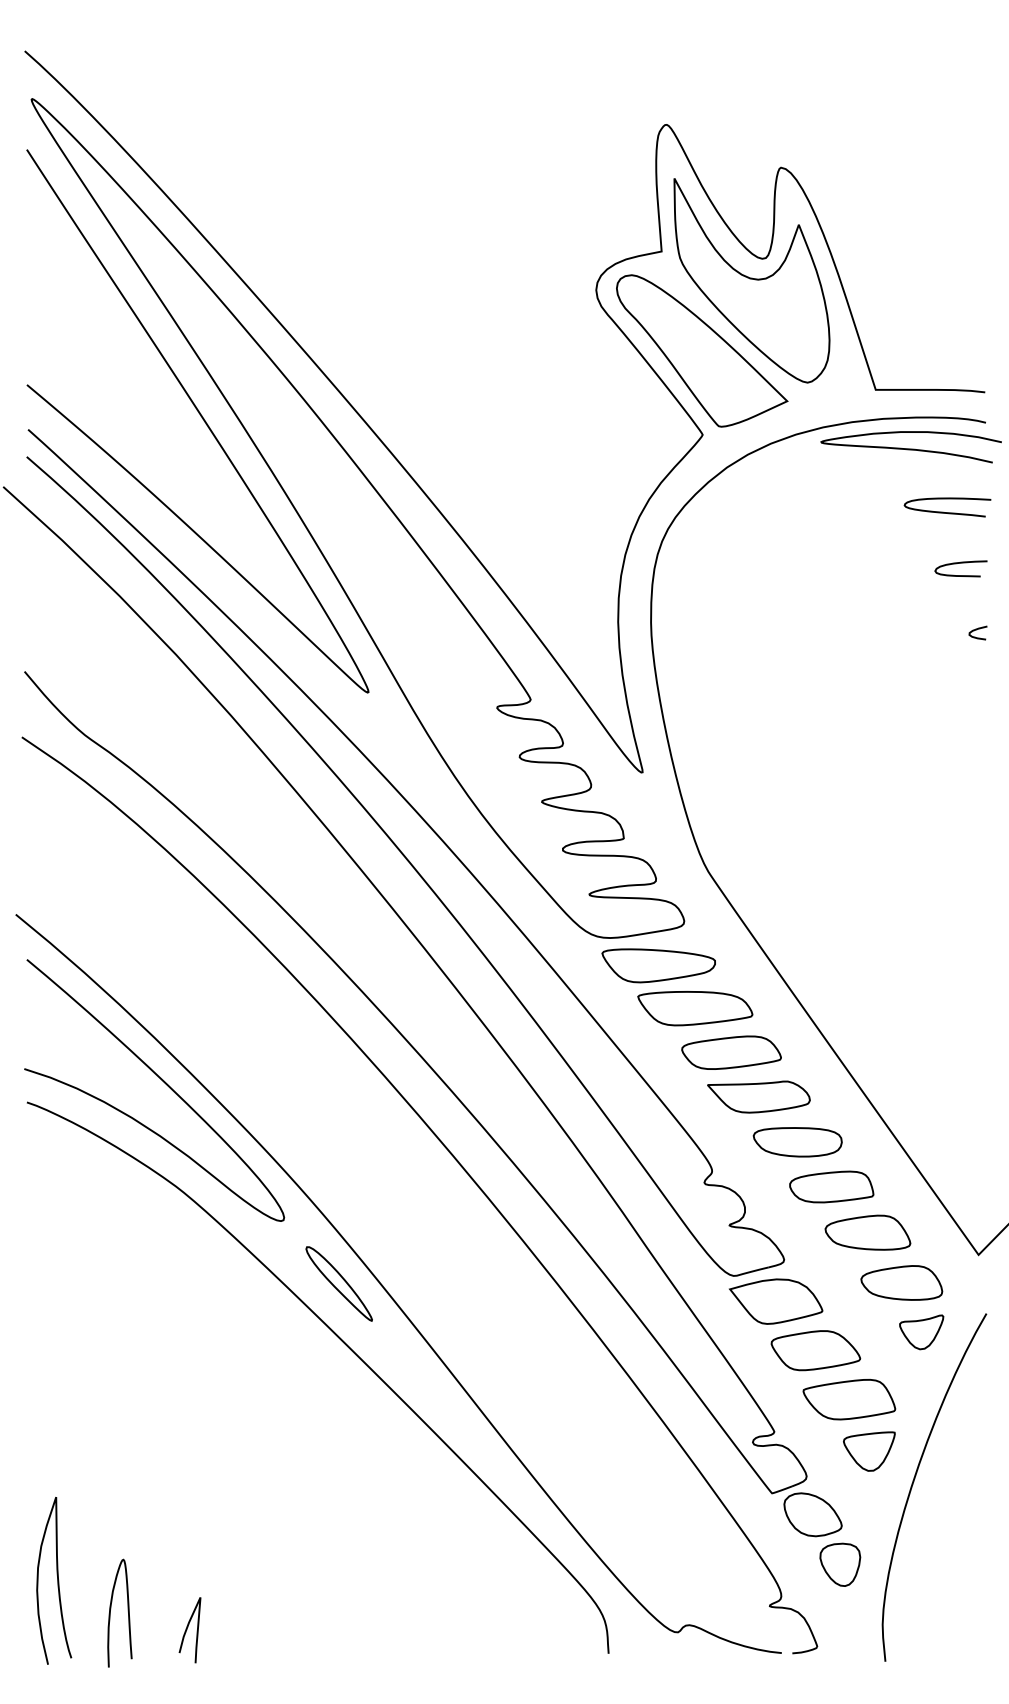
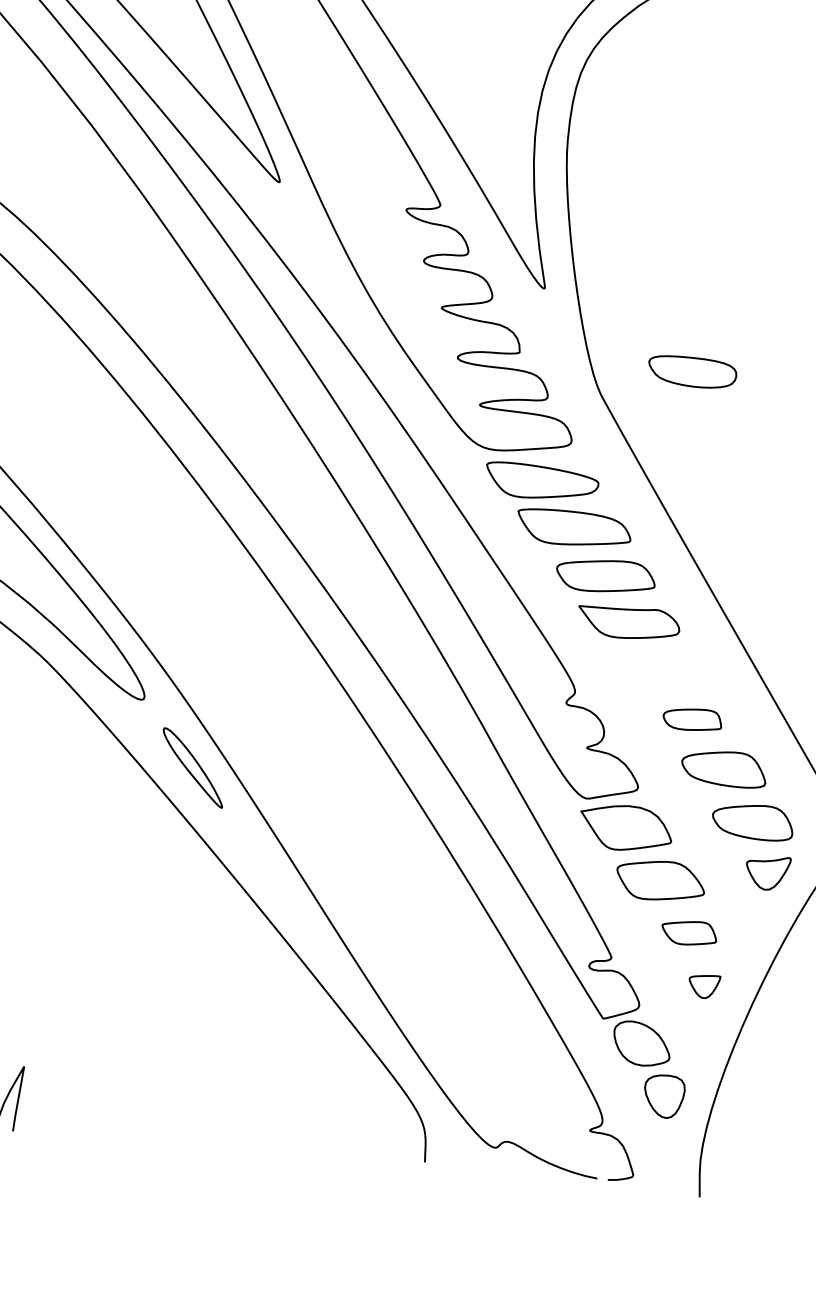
part: (797, 1142) -> (692, 372), moved
part: (831, 1186) -> (692, 719), size x0.7
part: (849, 1399) -> (689, 932), size x0.6
part: (869, 1451) -> (704, 986), size x0.6

